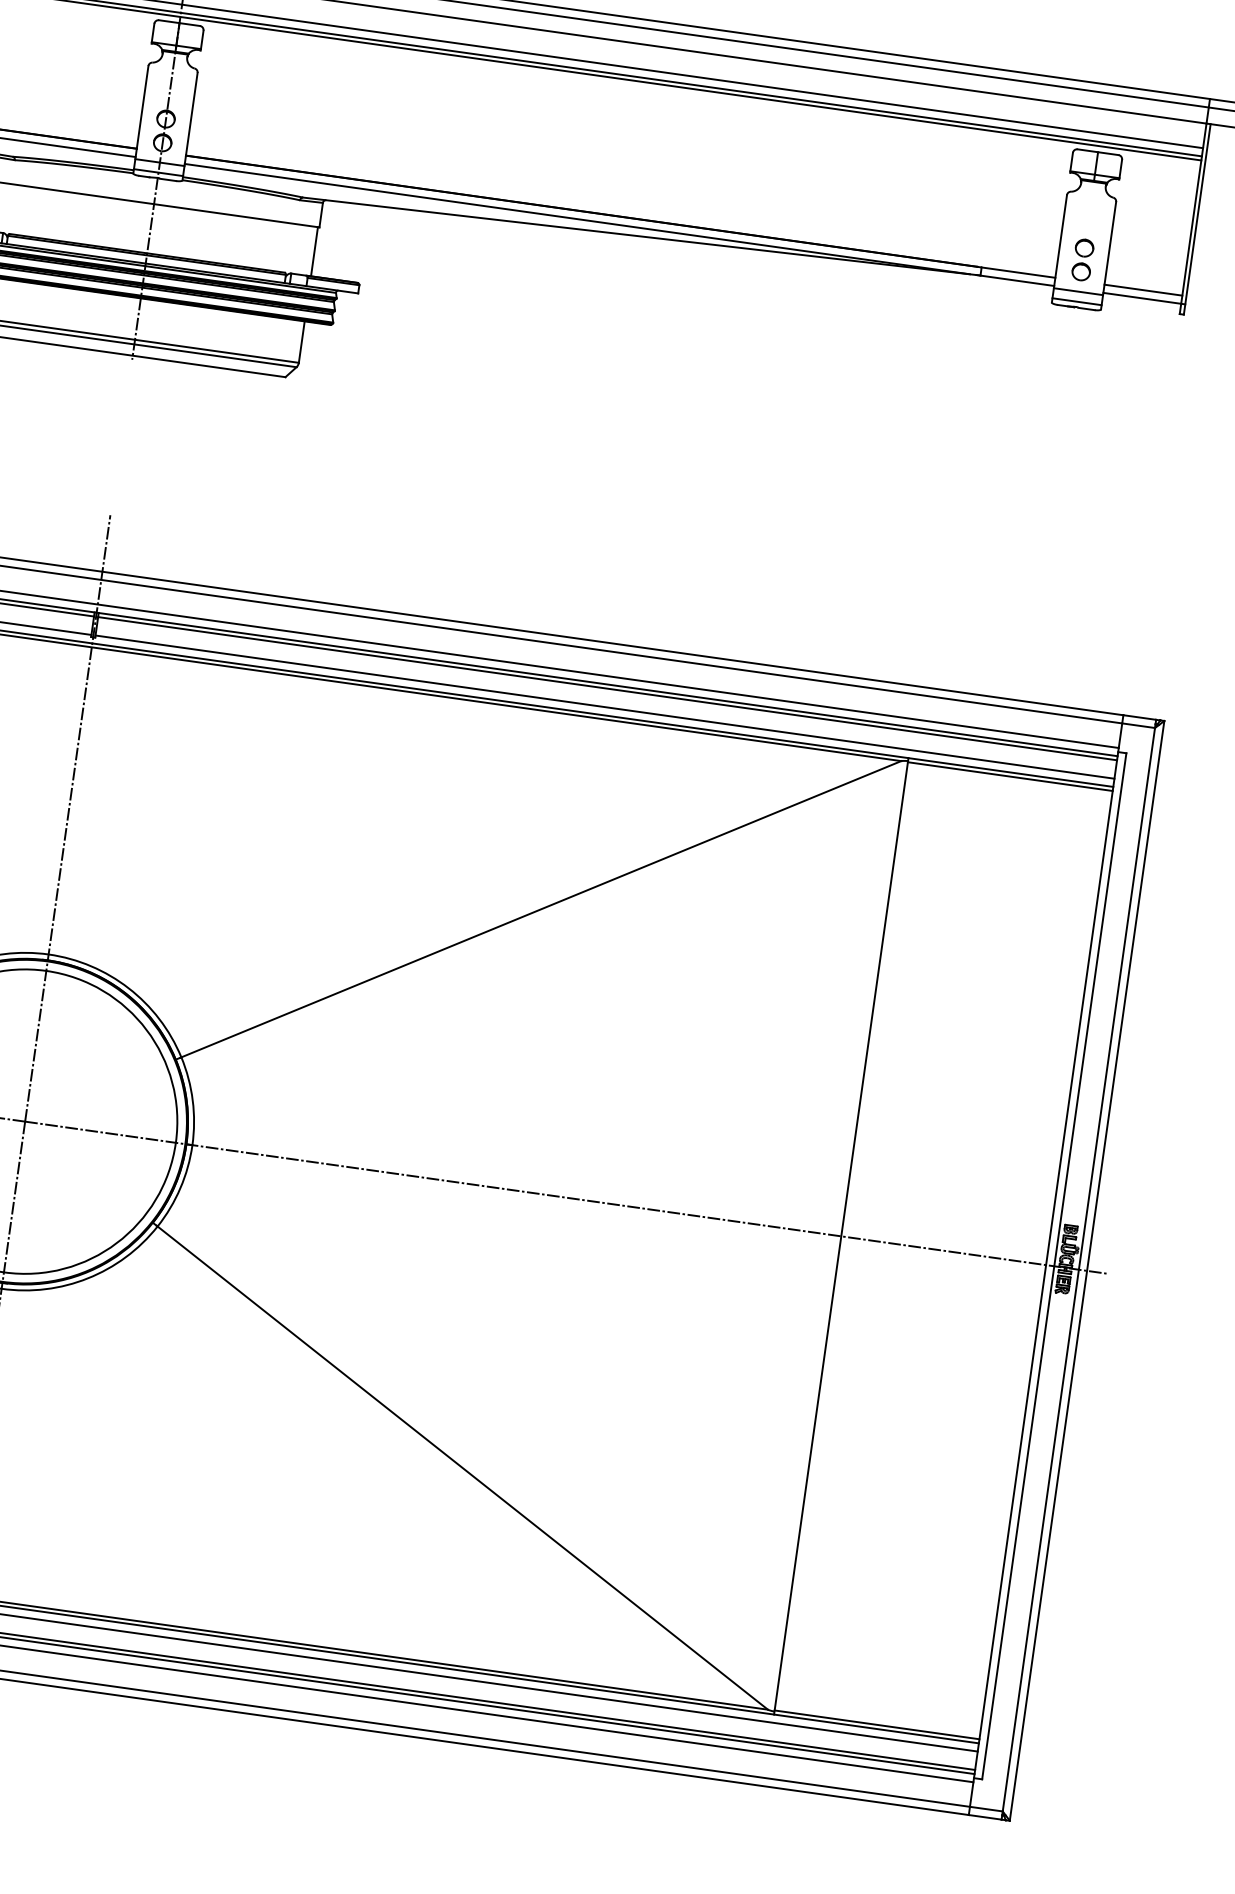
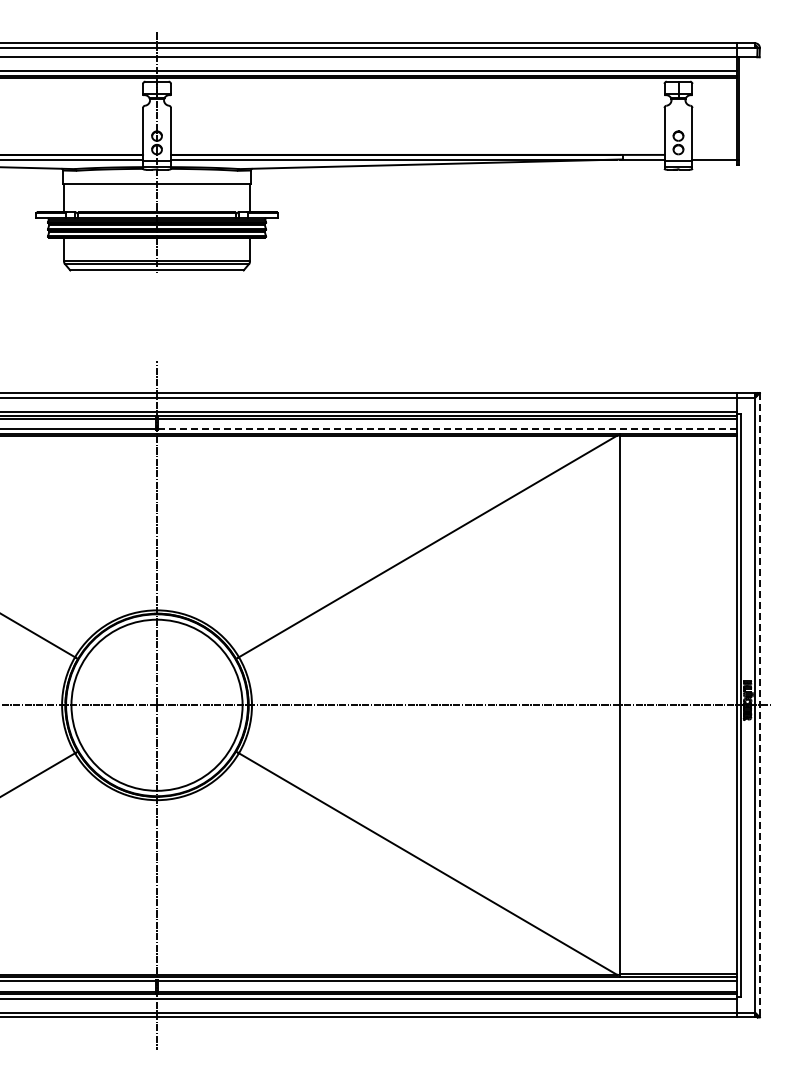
line: (1143, 289) -> (714, 154), removed
line: (603, 707) -> (446, 429), solid -> dashed
line: (1086, 1271) -> (759, 705), solid -> dashed

